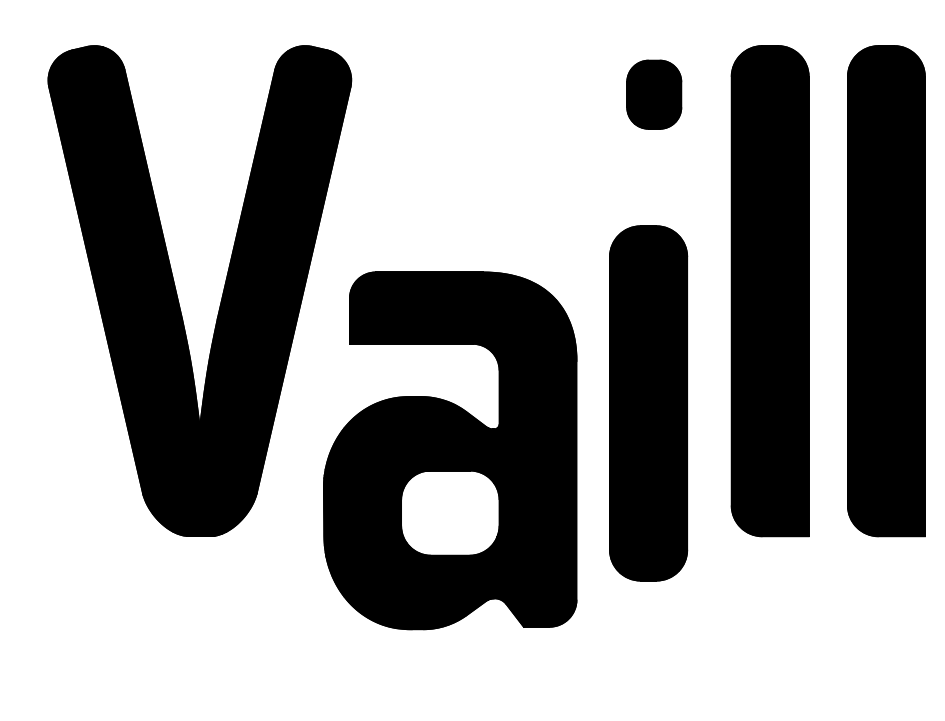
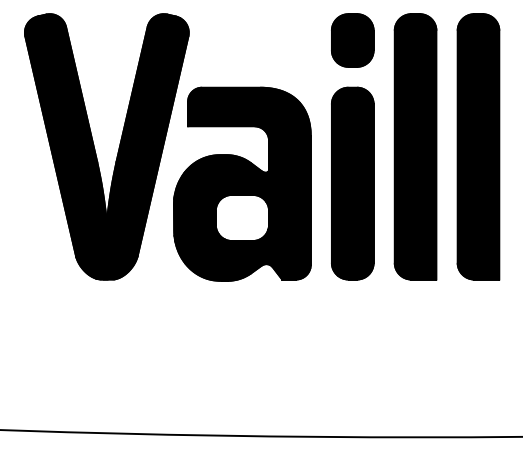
part: (653, 94) -> (352, 40), size x1.43
part: (648, 403) -> (352, 183), moved
part: (450, 449) -> (242, 183), moved

